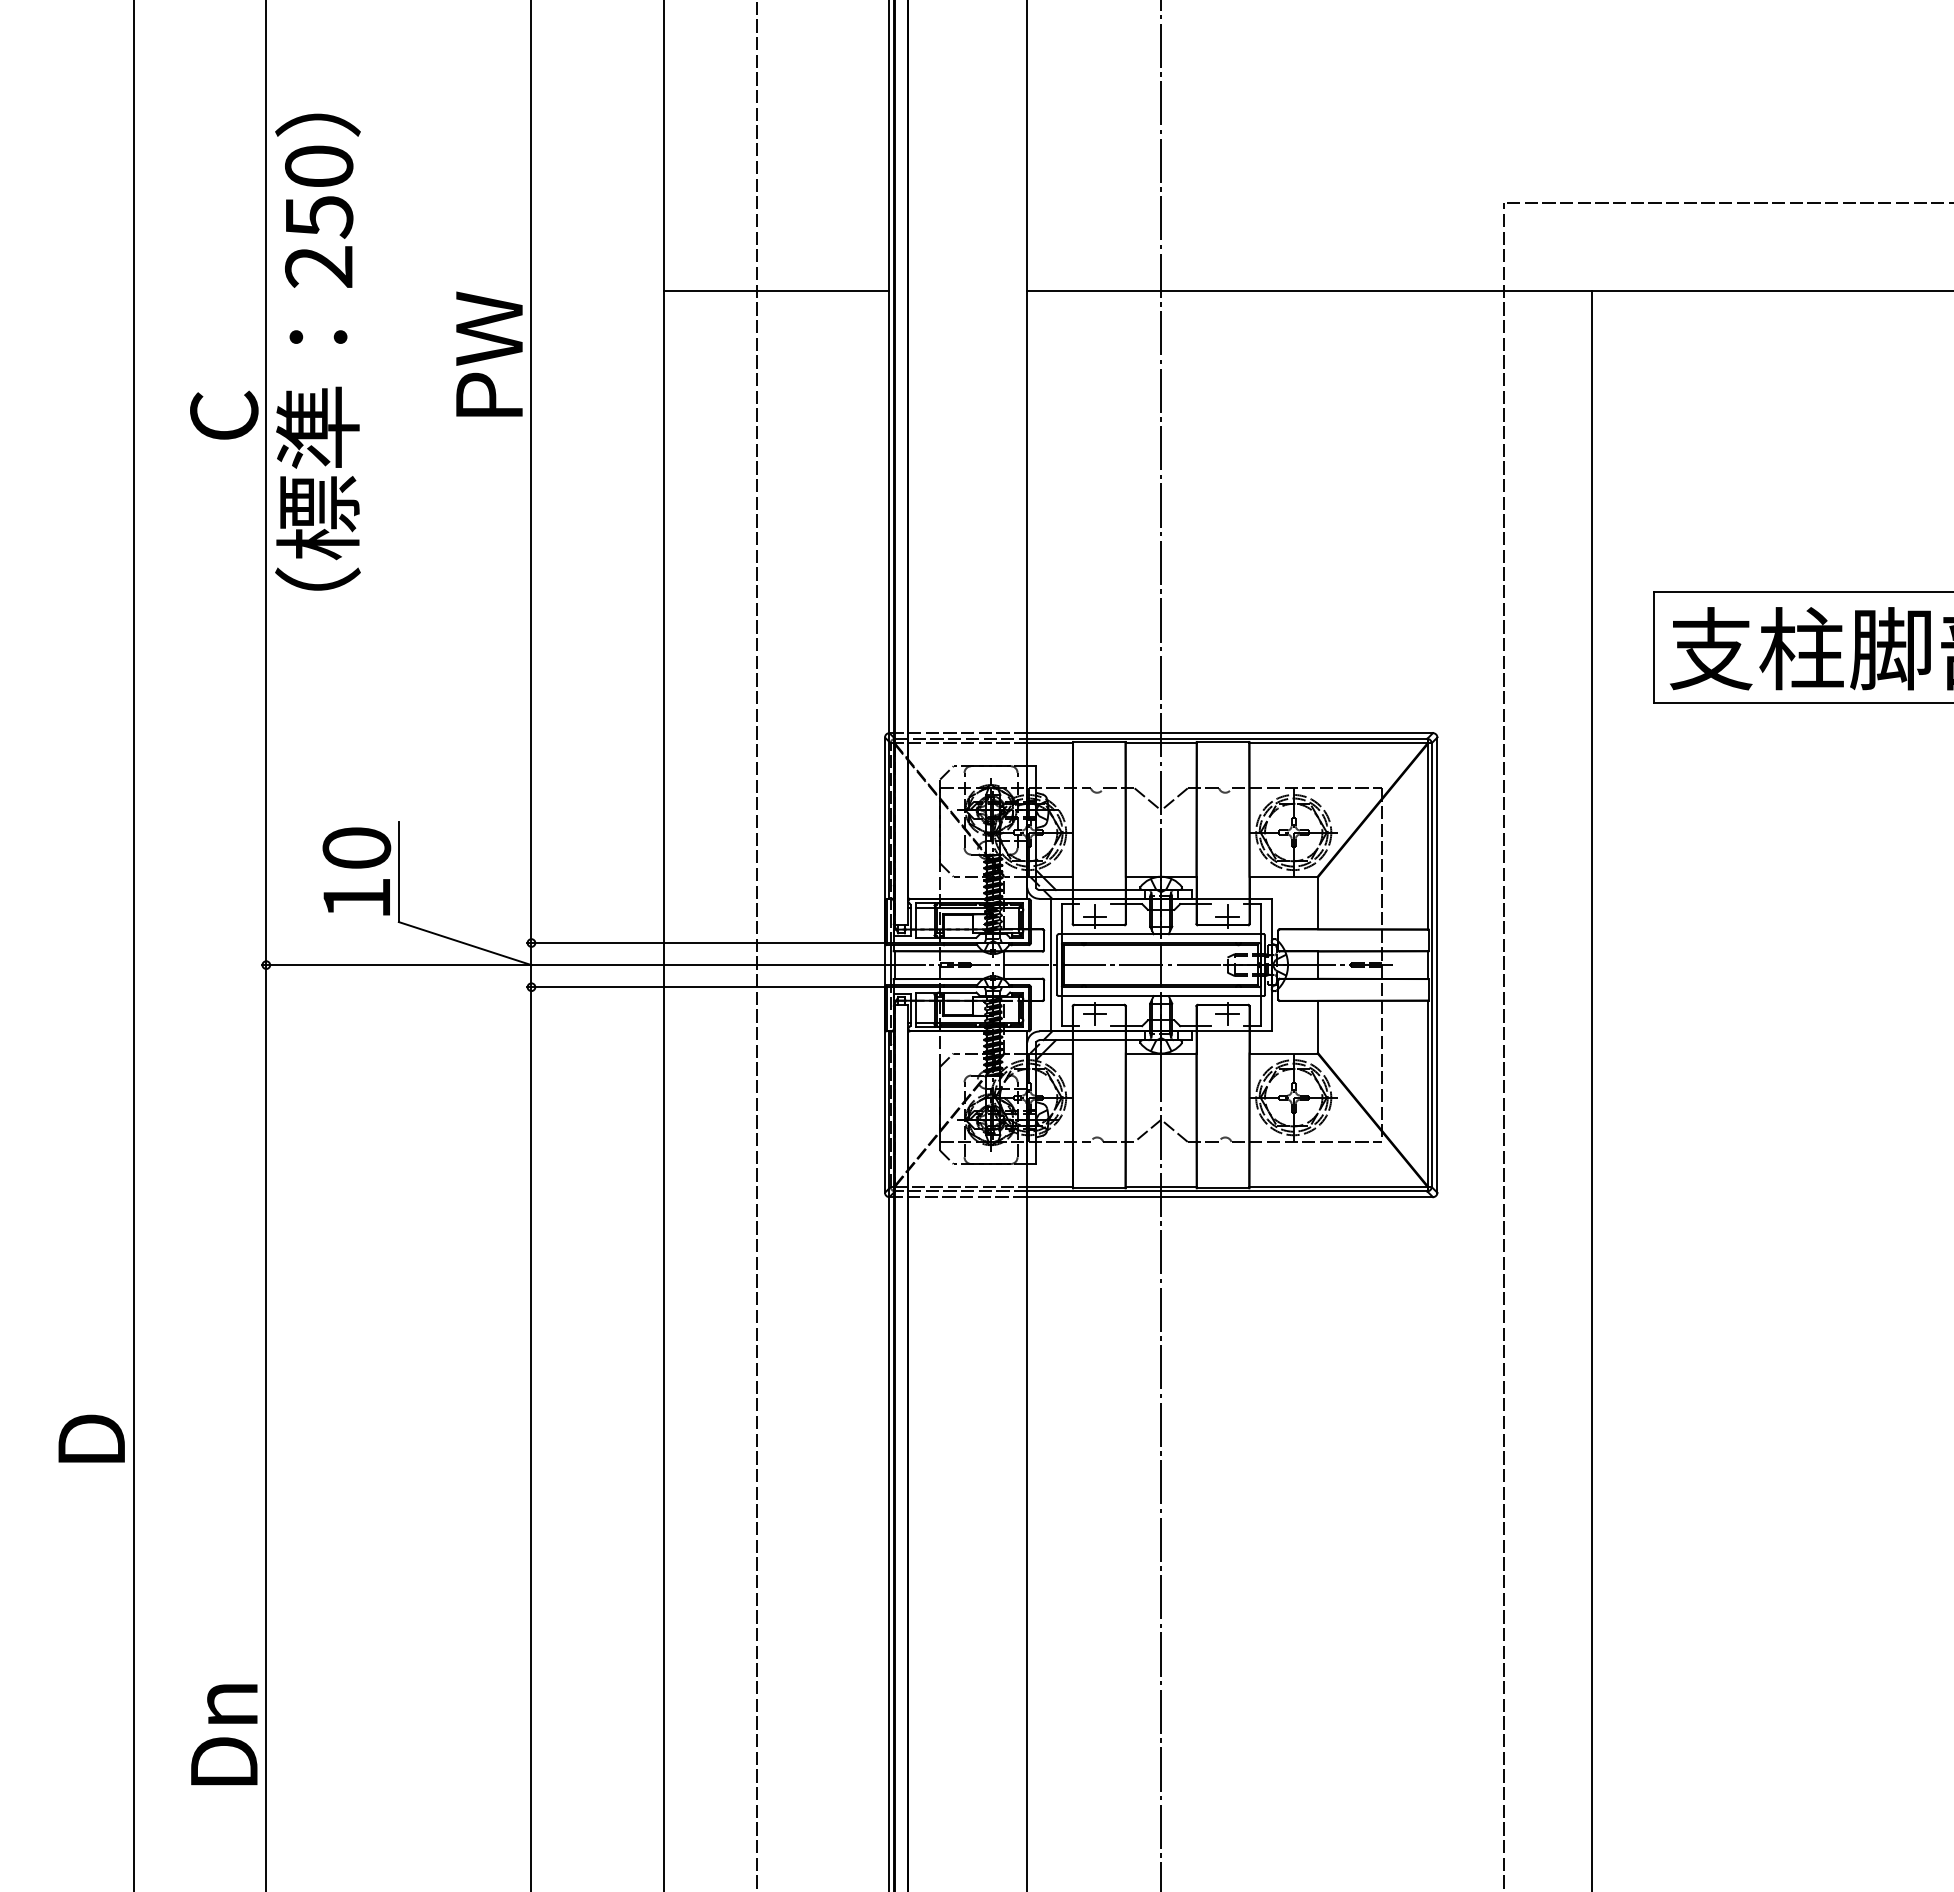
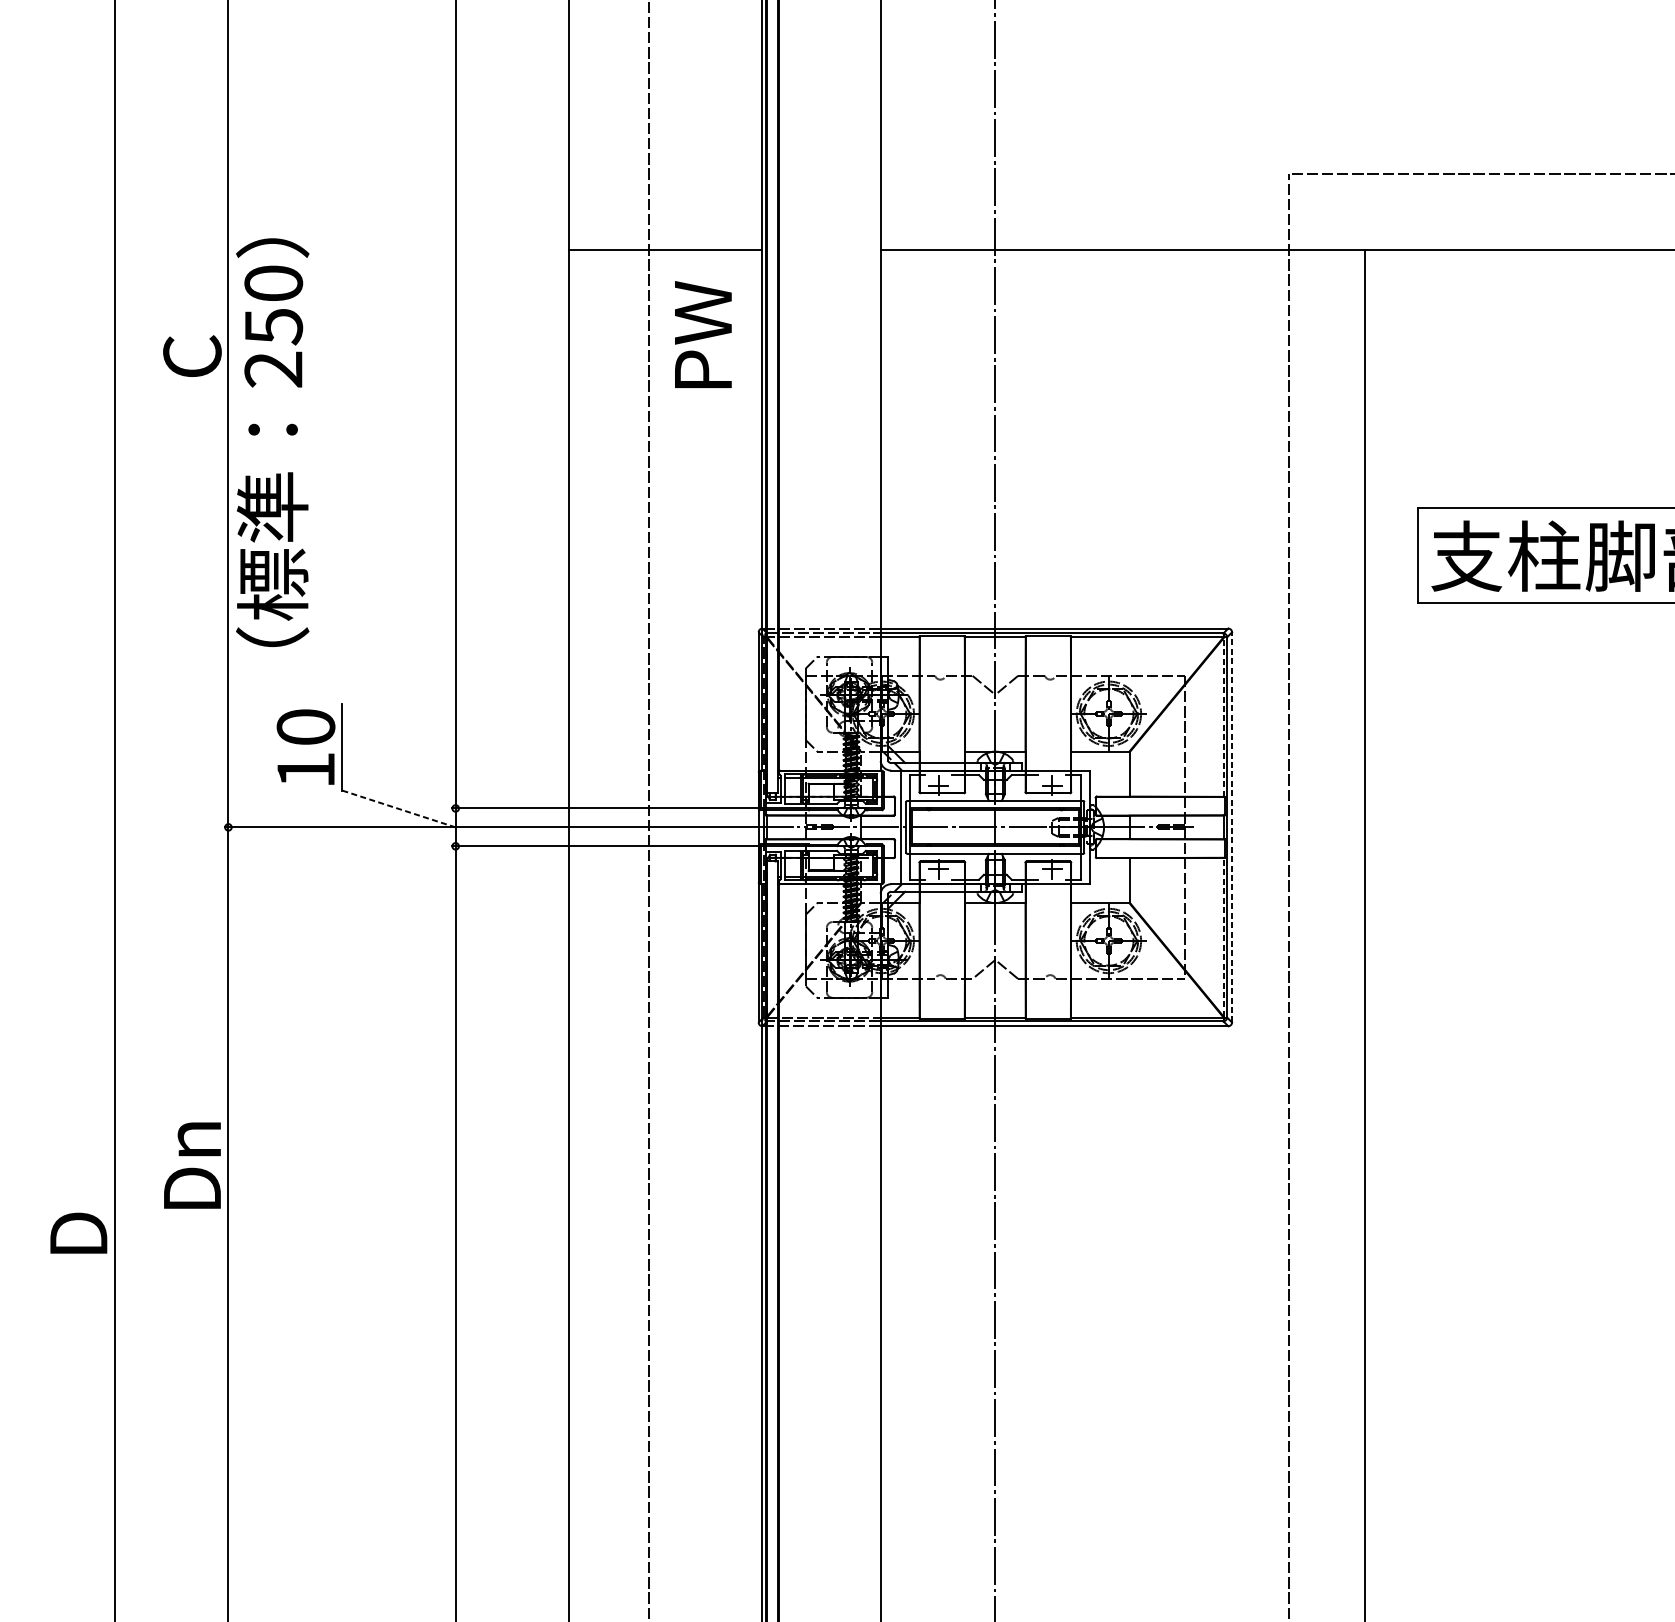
text: (317, 351) -> (272, 442), moved
text: (489, 353) -> (703, 334), moved
line: (1427, 836) -> (1223, 717), solid -> dashed
line: (465, 943) -> (399, 808), solid -> dashed
line: (1437, 965) -> (1232, 827), solid -> dashed
line: (1427, 1093) -> (1223, 937), solid -> dashed
text: (224, 1734) -> (192, 1165), moved

